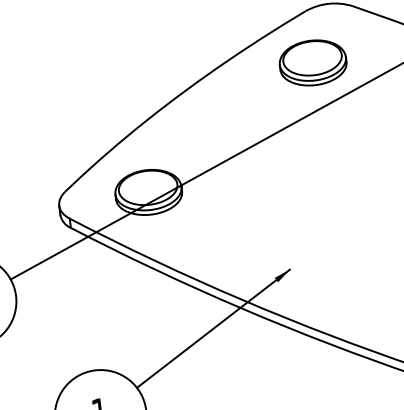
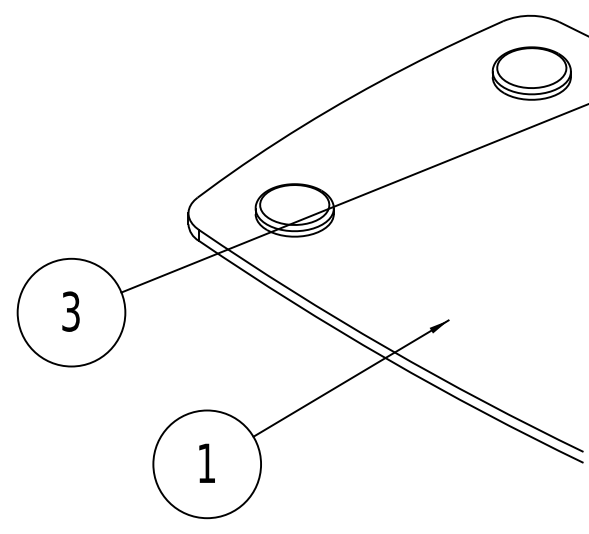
part: (312, 62) -> (531, 73), moved

